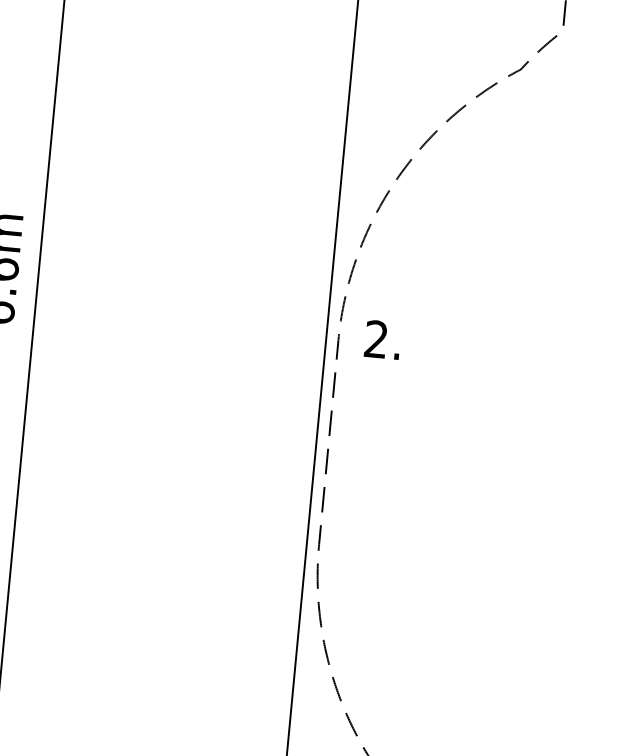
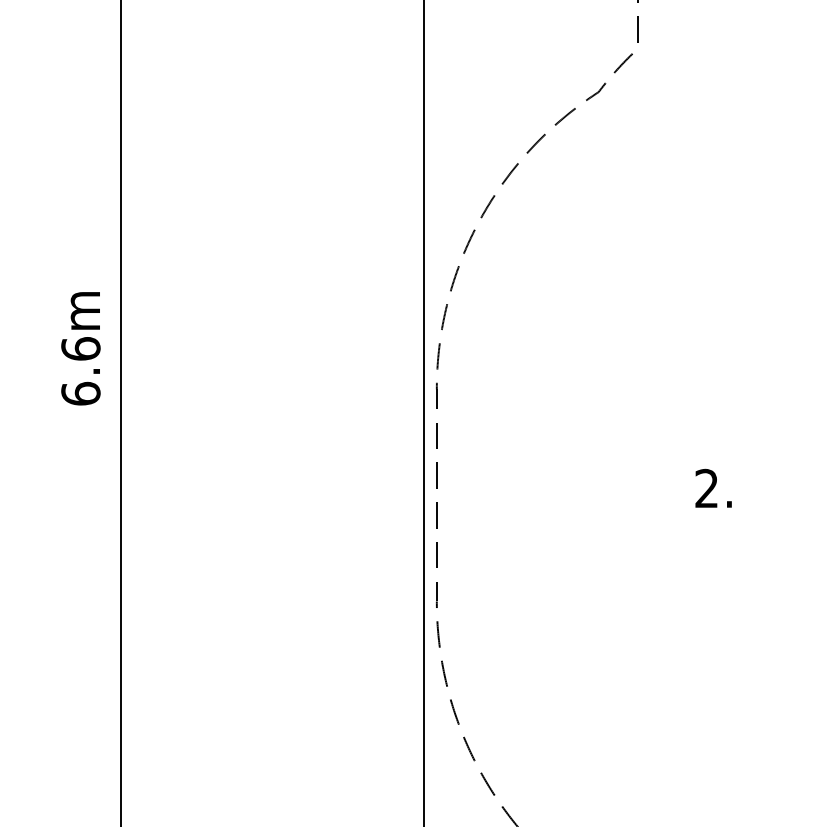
text: (382, 338) -> (713, 487), moved

